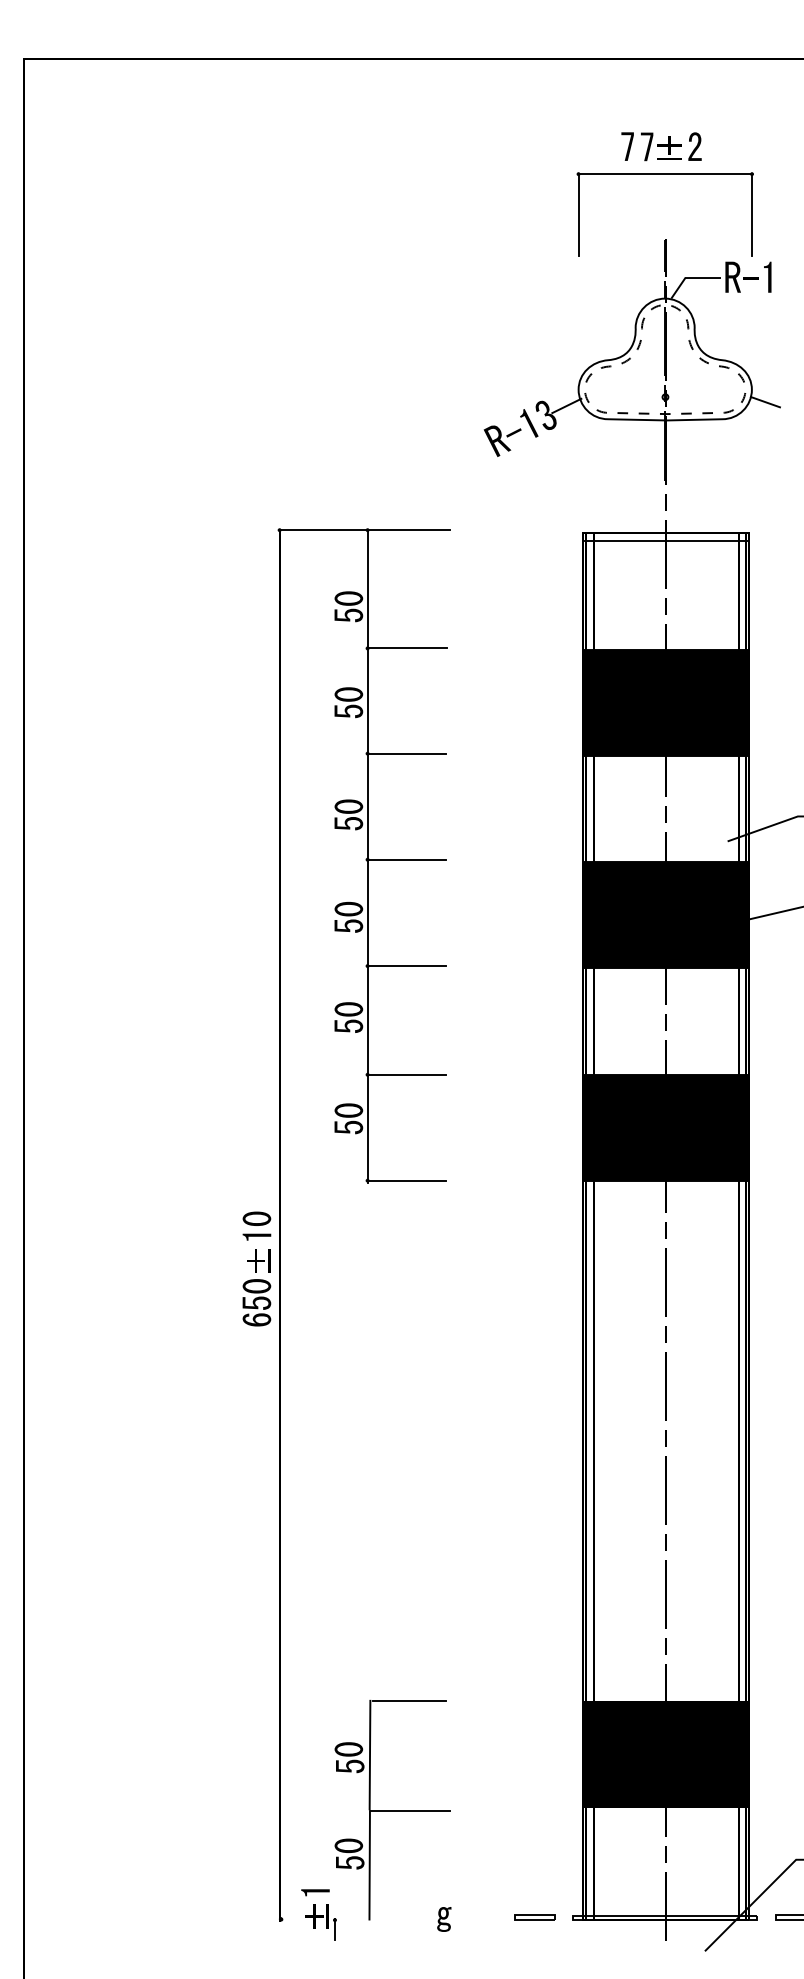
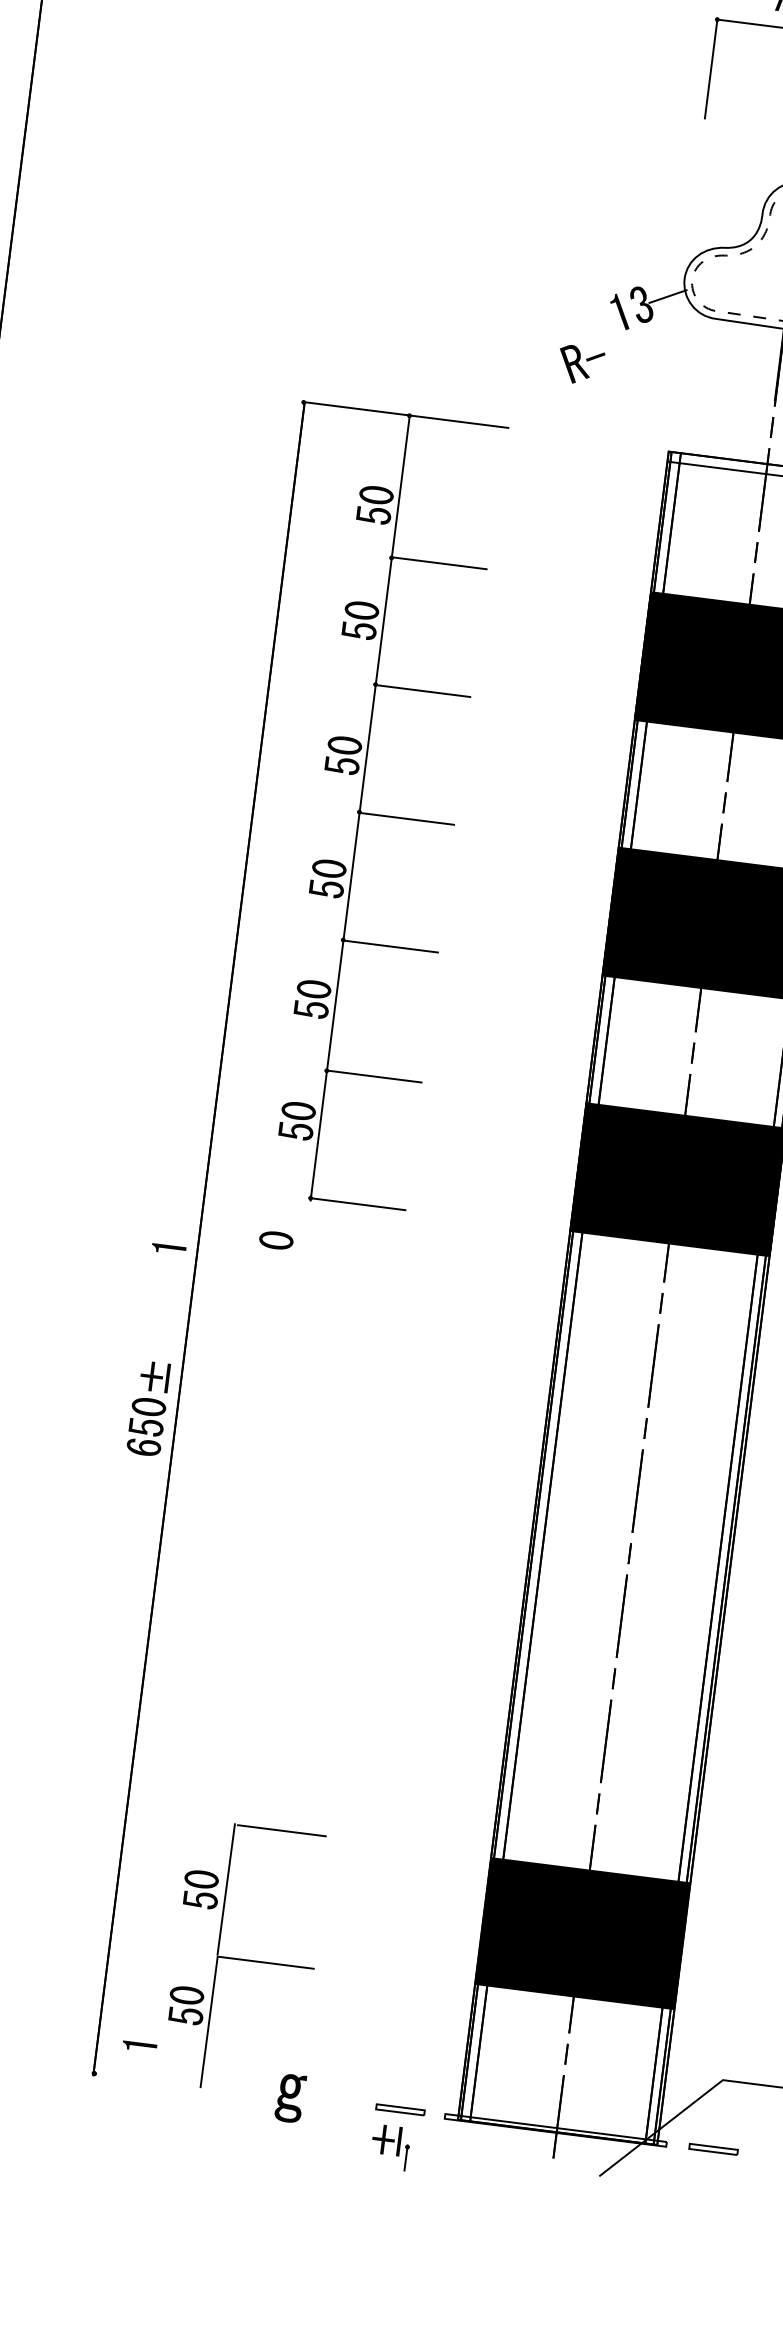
part: (502, 440) -> (580, 364), moved
part: (256, 1218) -> (275, 1240), moved
part: (256, 1287) -> (148, 1408), moved
part: (444, 1919) -> (290, 2098), size x1.6
part: (320, 1922) -> (389, 2147), moved

